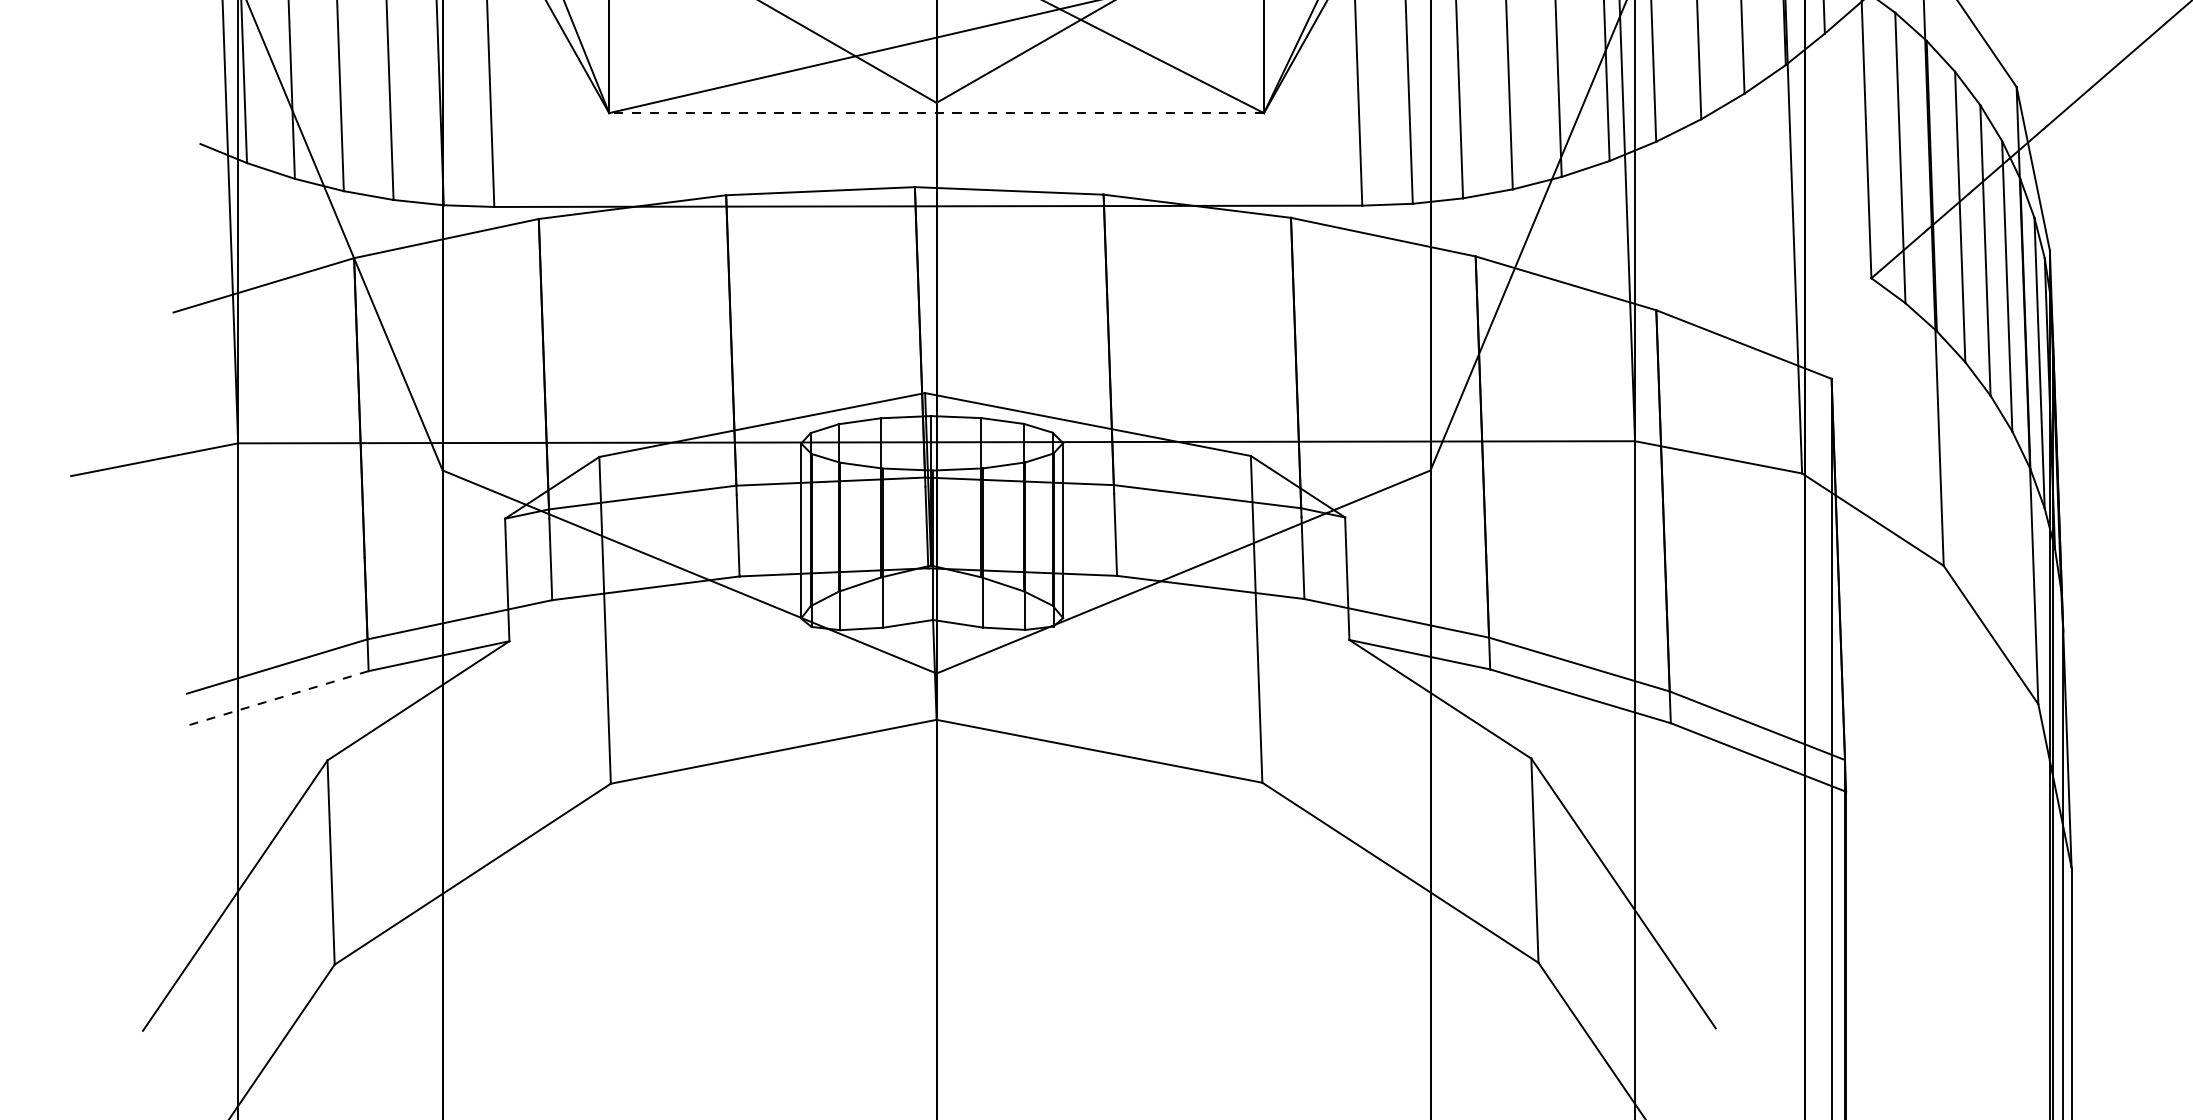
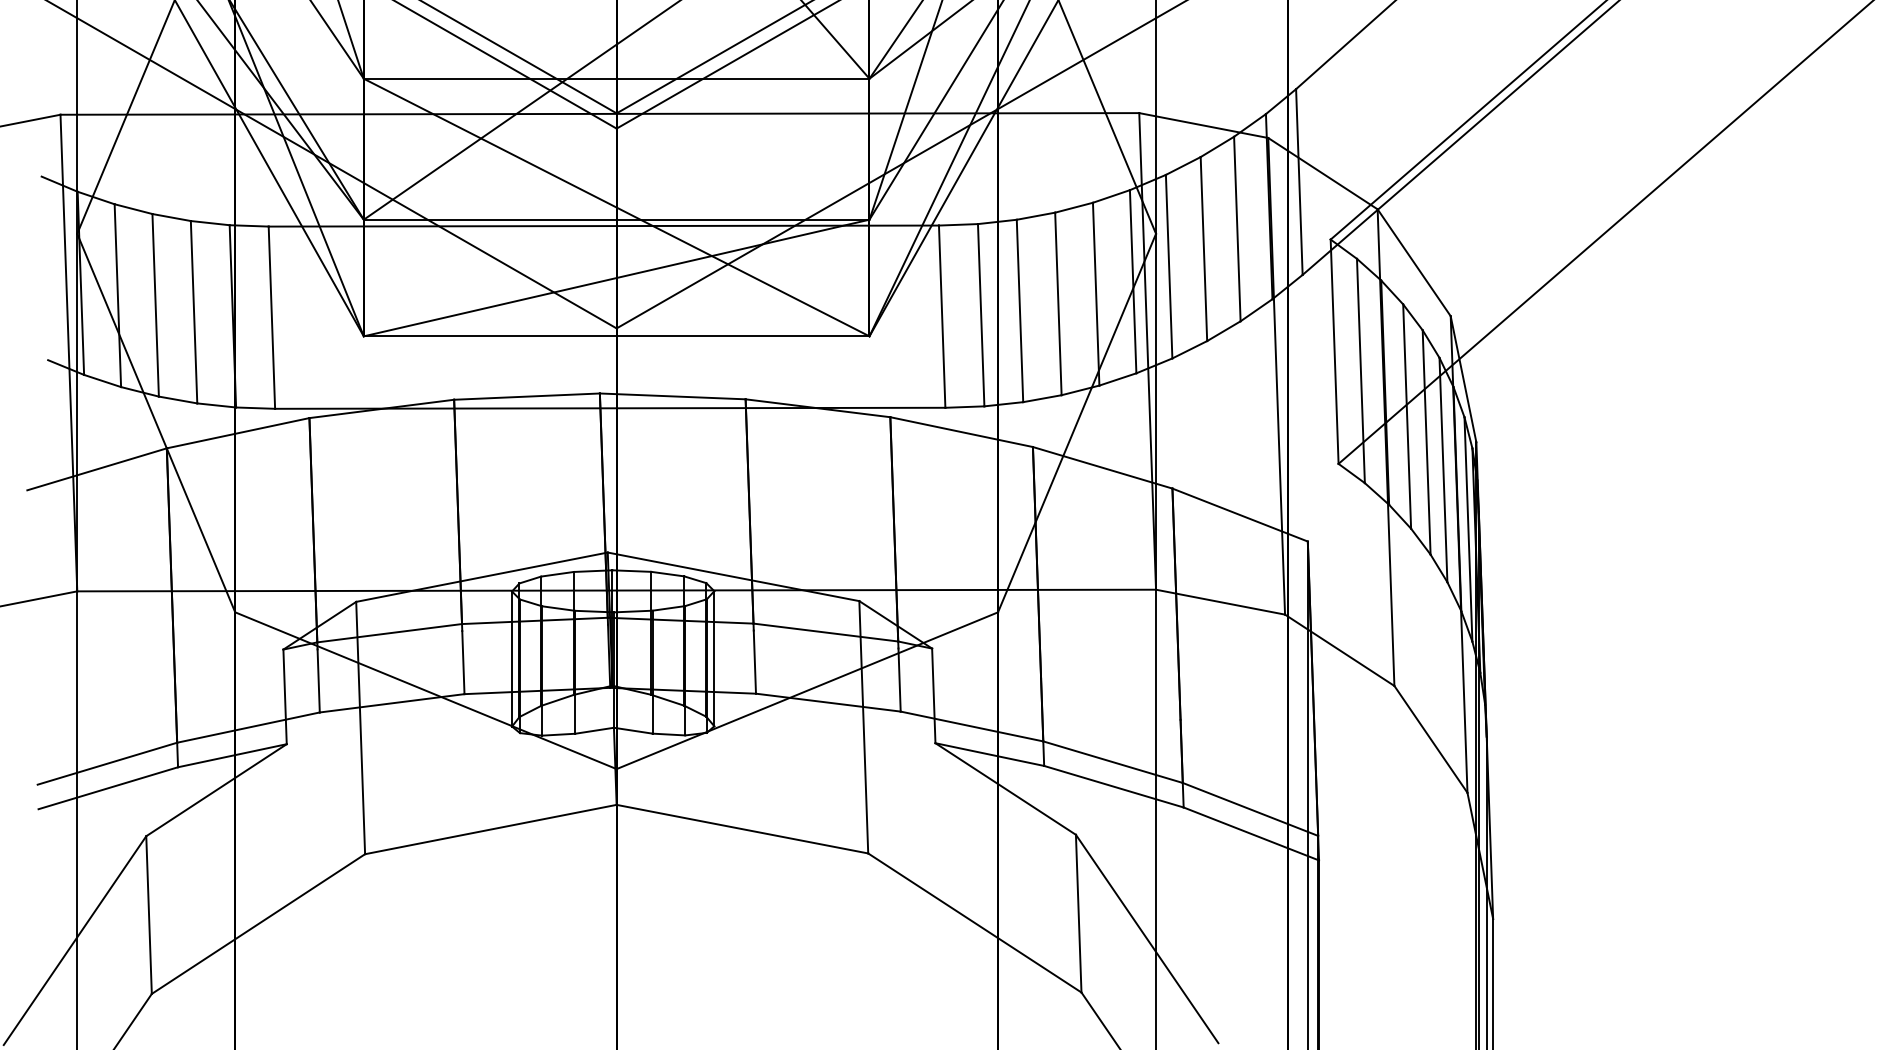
line: (936, 113) -> (616, 336), dashed -> solid
line: (278, 698) -> (108, 788), dashed -> solid

